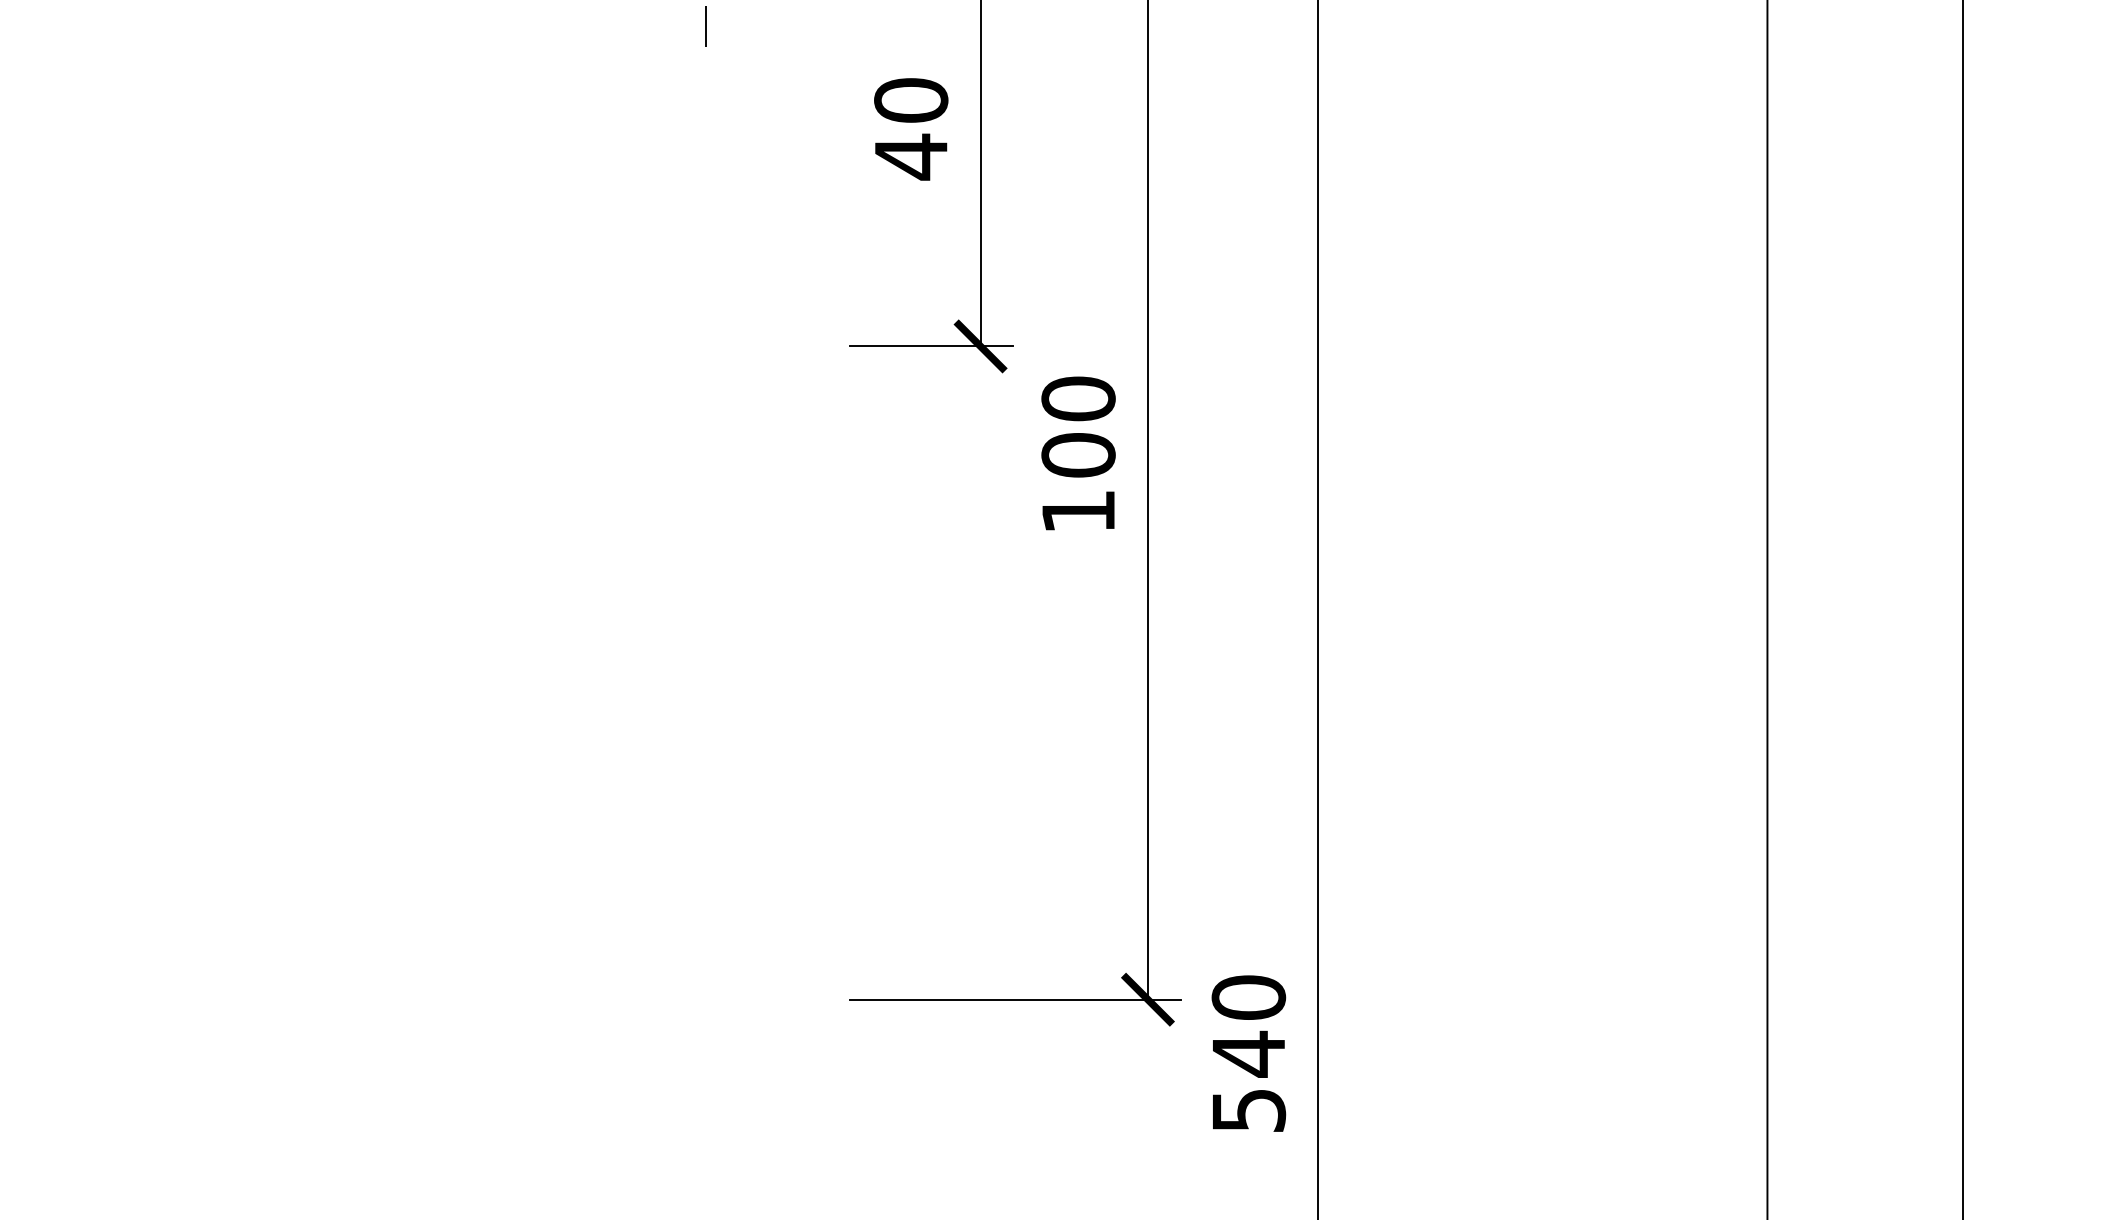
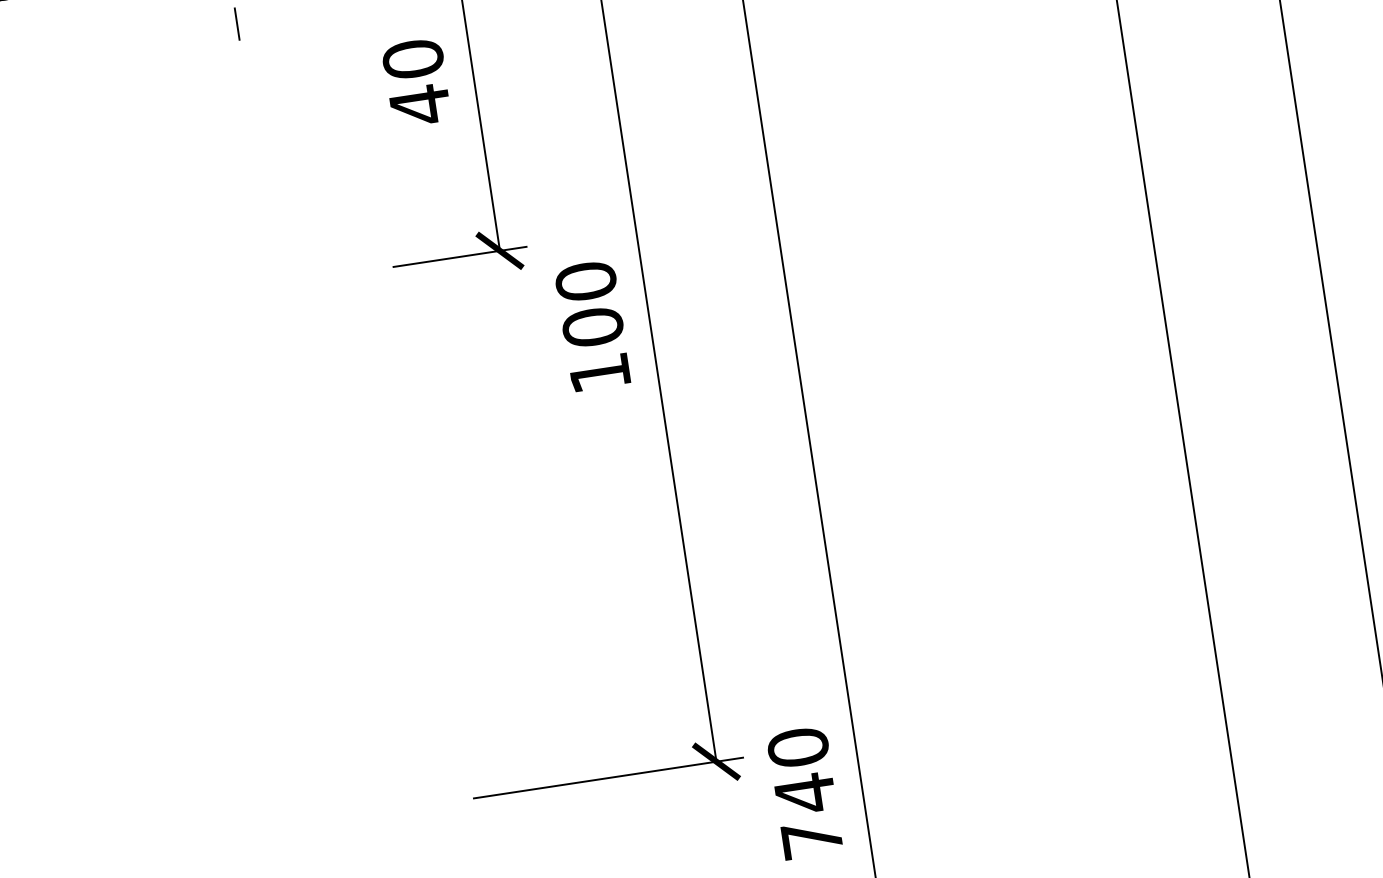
text: (1249, 1110) -> (812, 839), 540 -> 740

